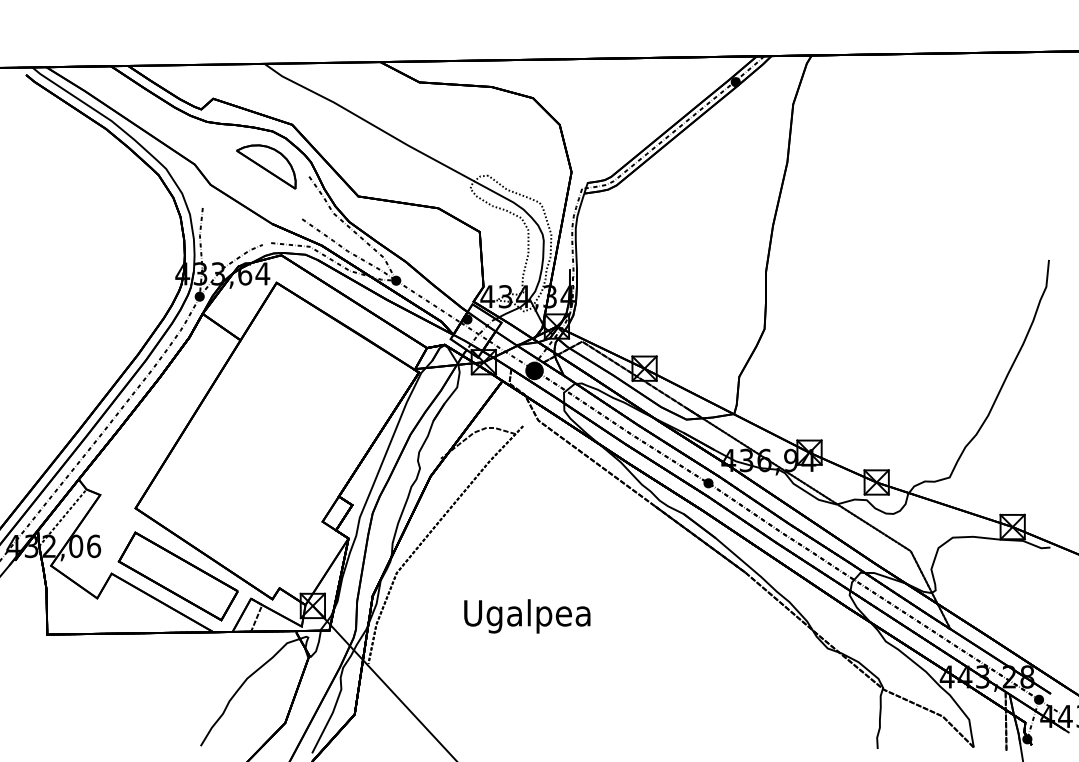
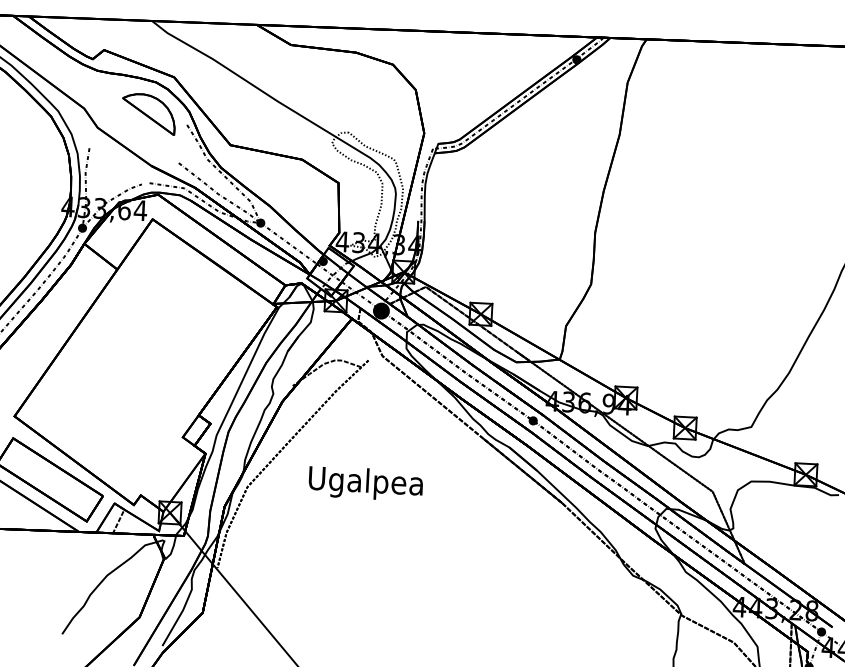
text: (527, 616) -> (365, 483), moved

